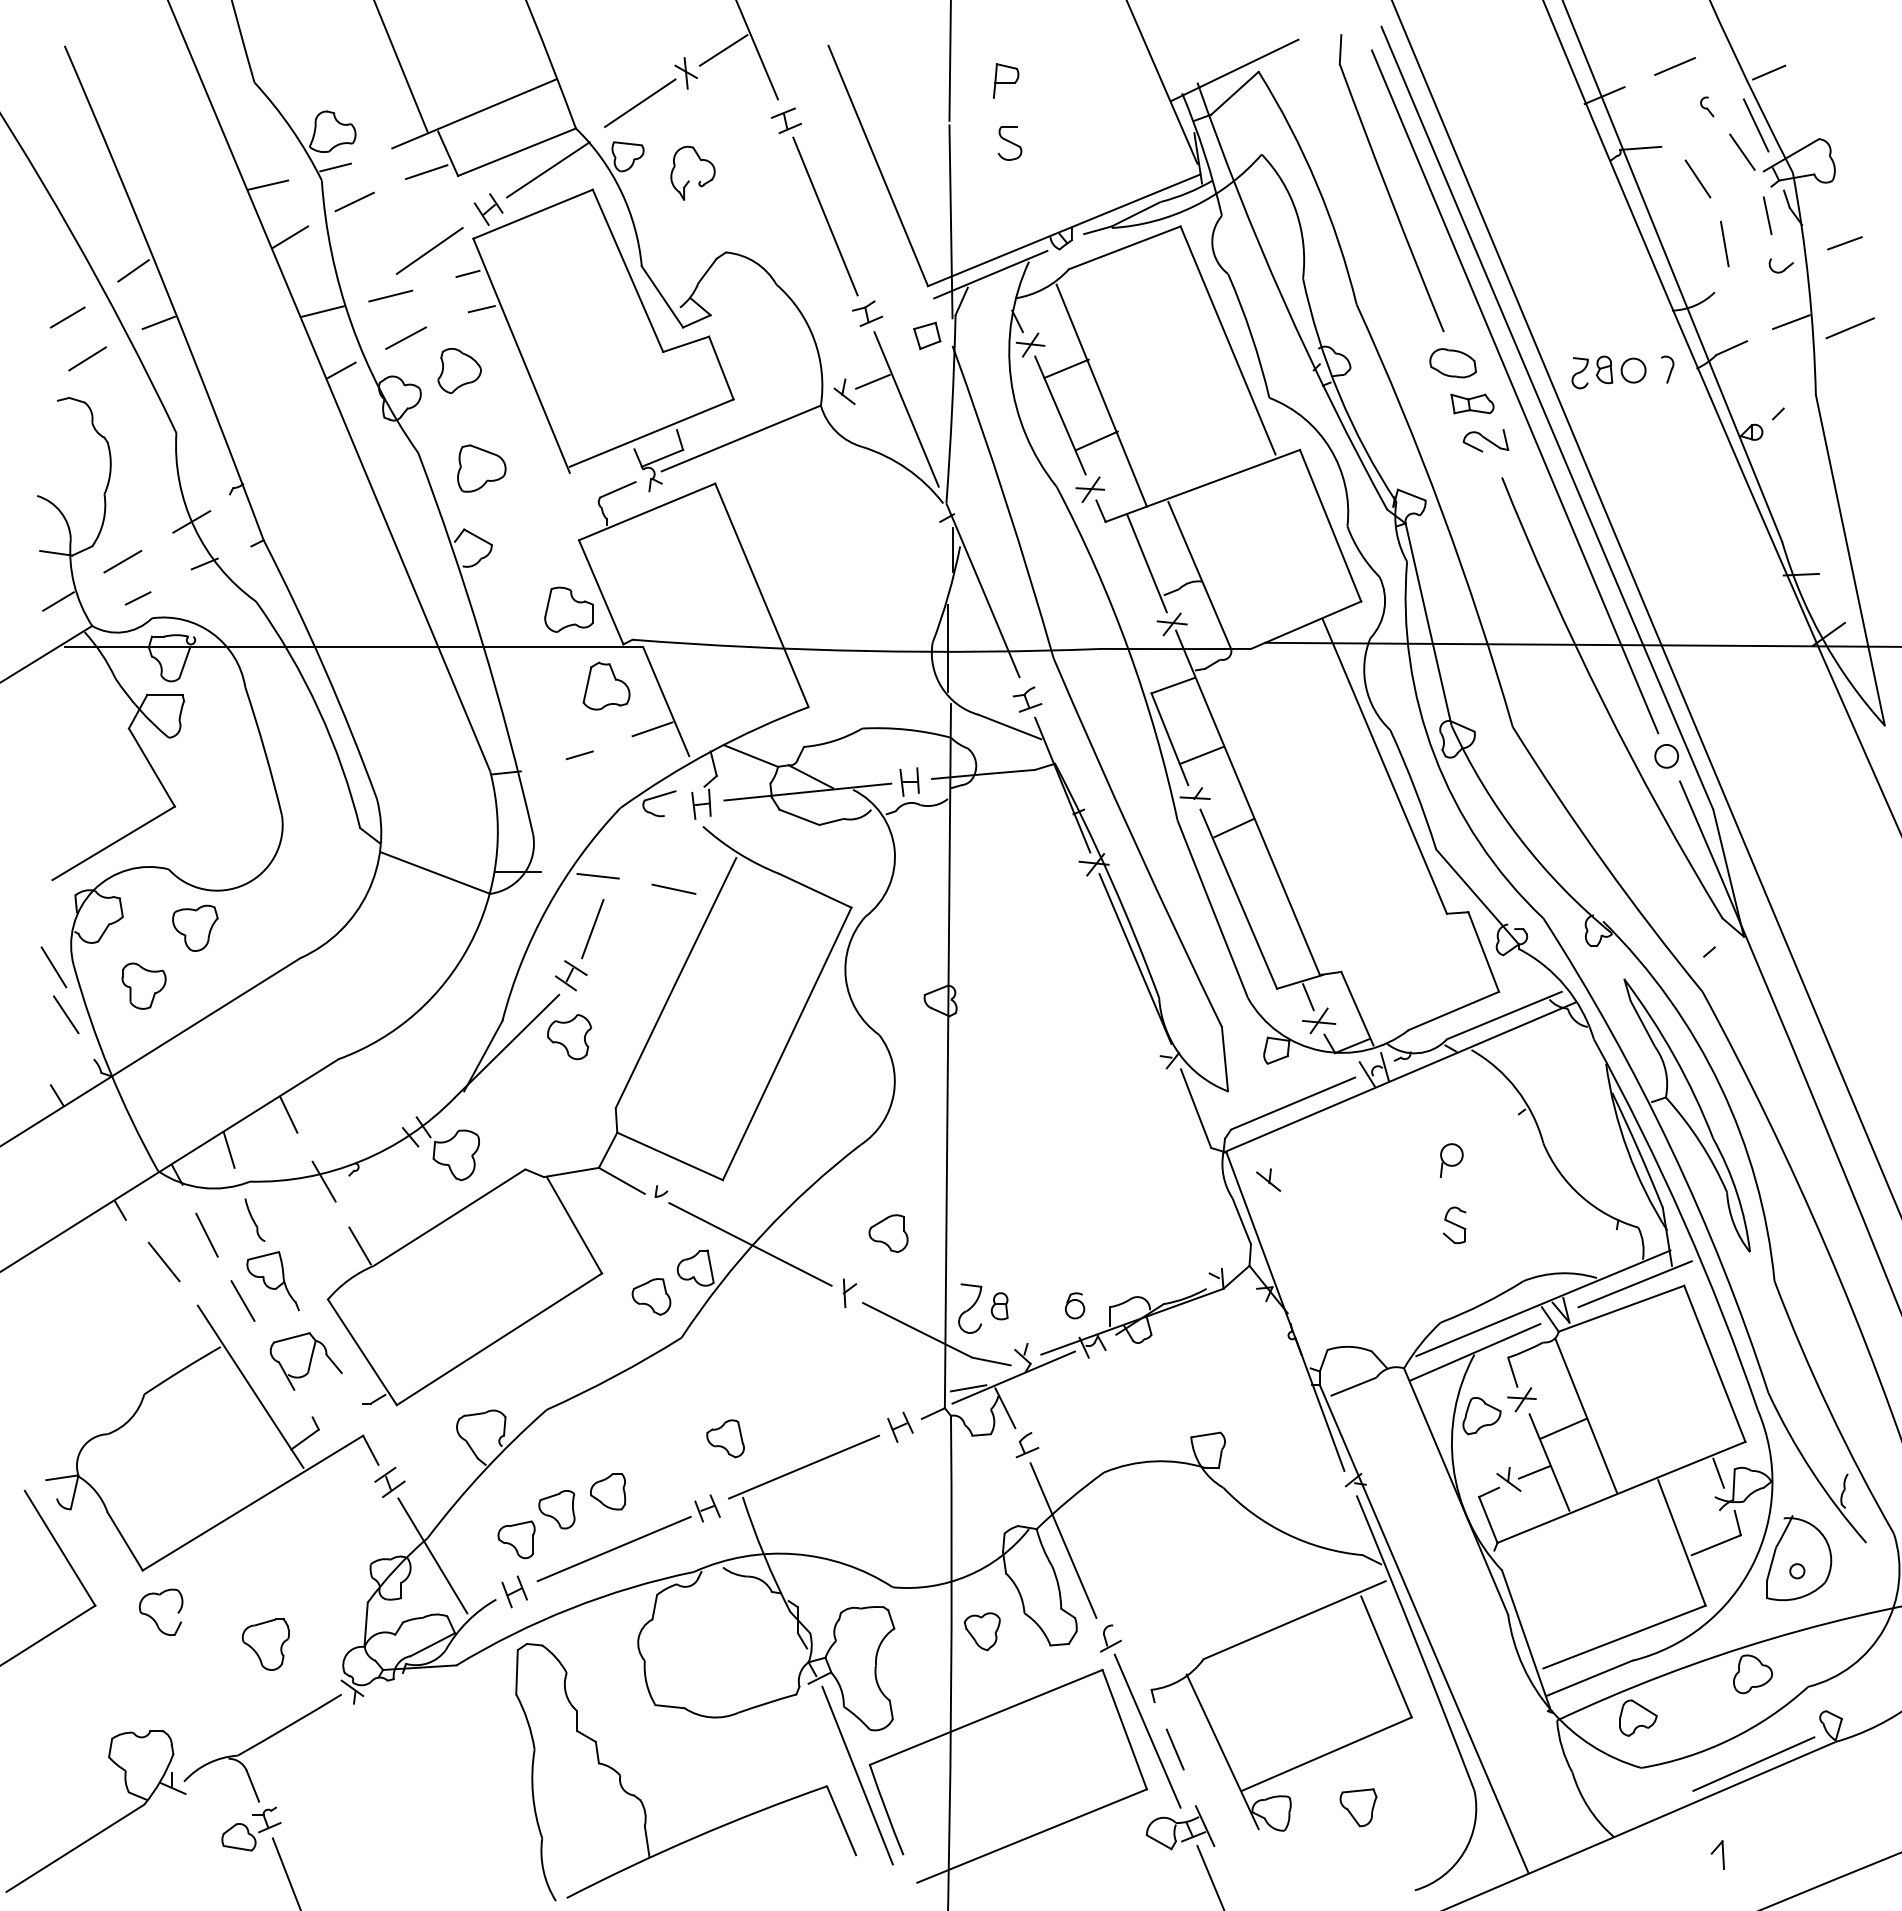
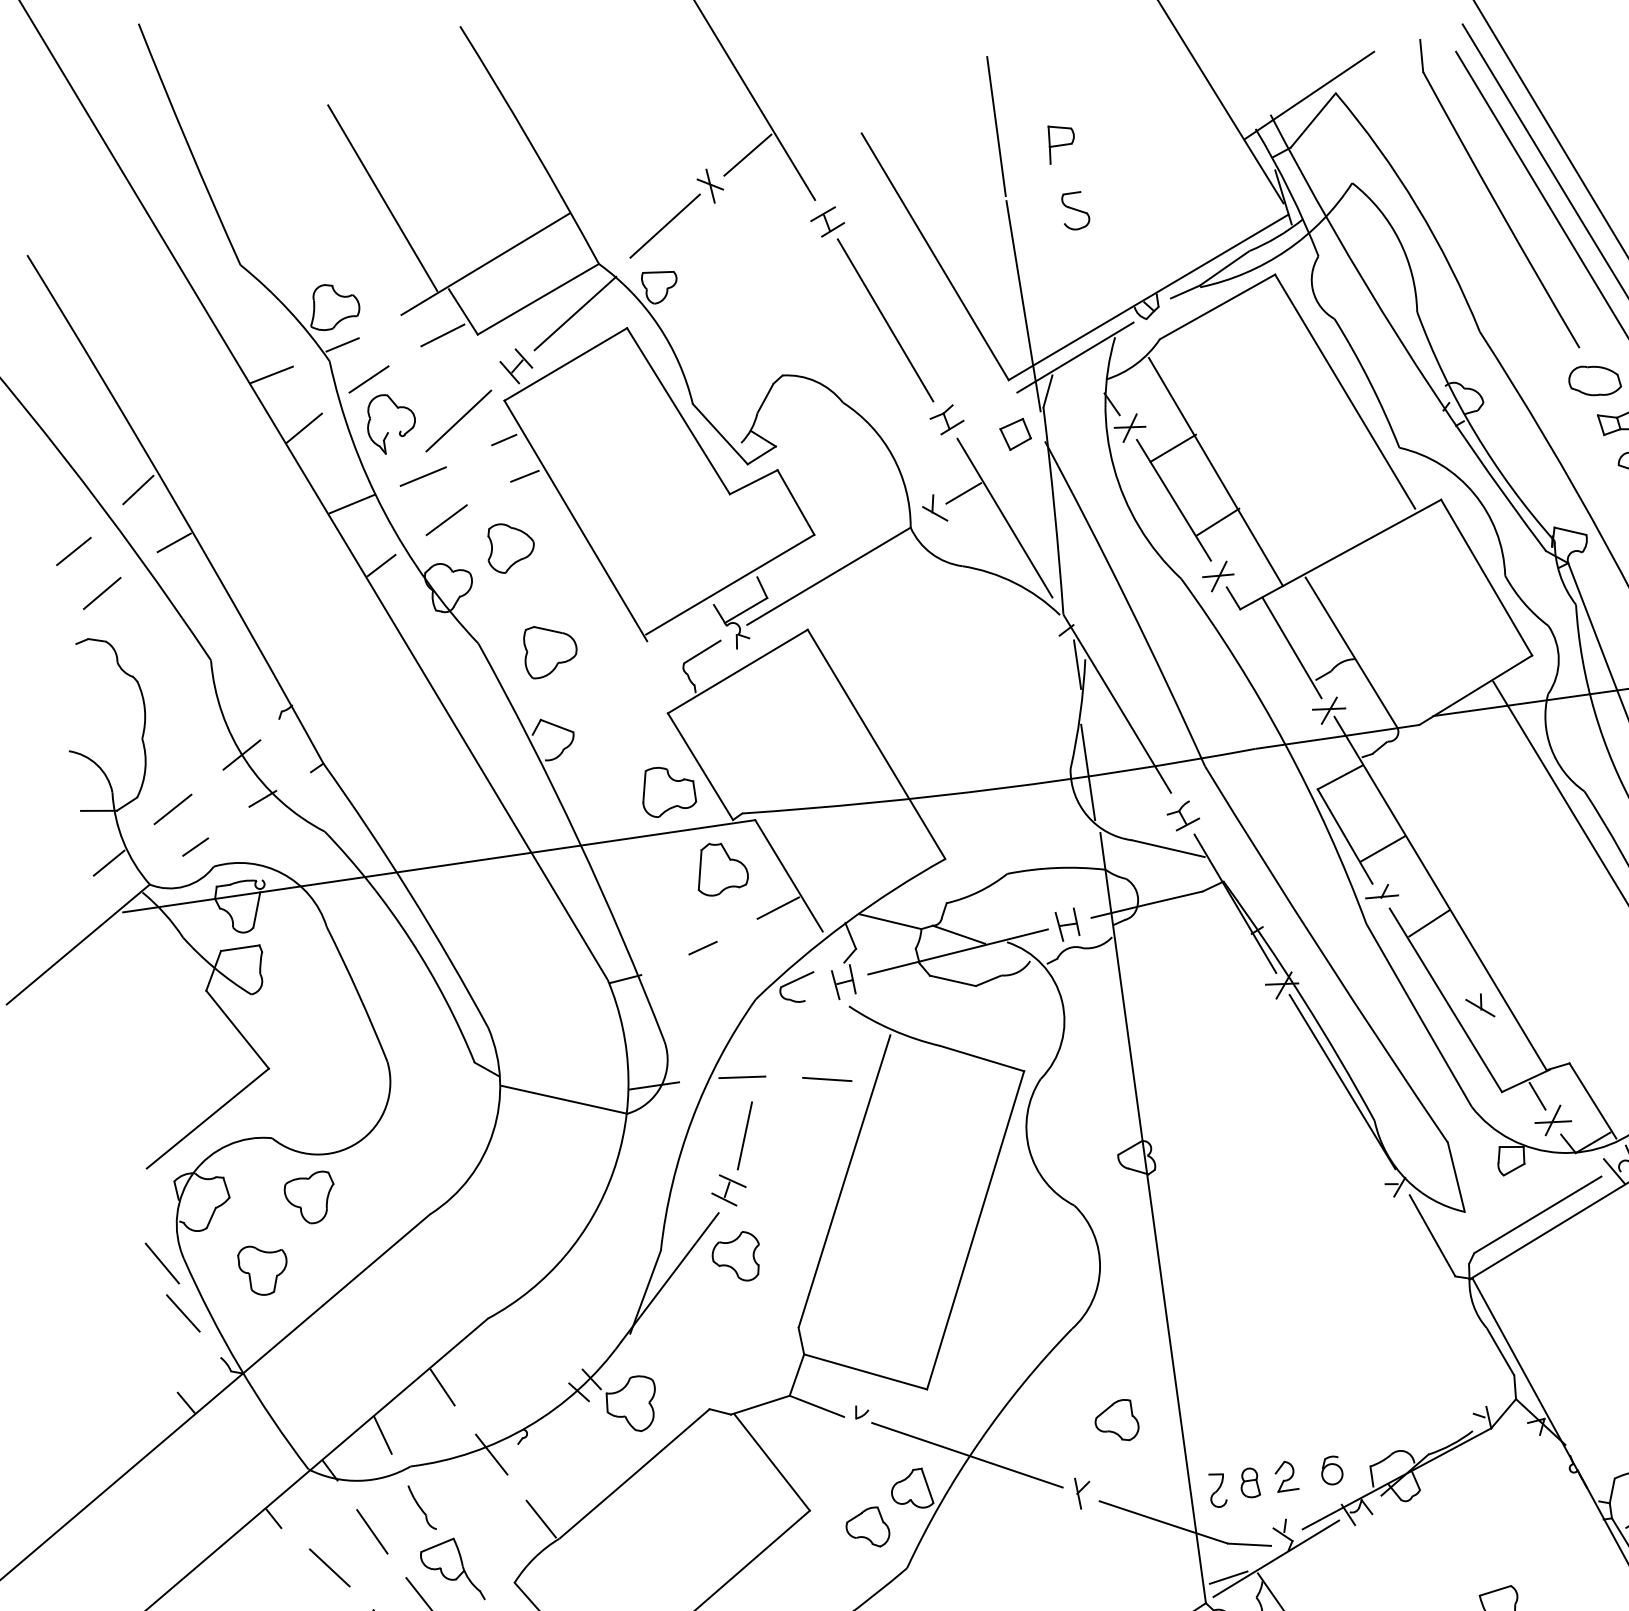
part: (689, 180) -> (388, 431), moved
part: (1268, 1179) -> (1479, 1005), moved
part: (1033, 1304) -> (1286, 1475), added
part: (969, 1308) -> (1216, 1490), size x0.62

